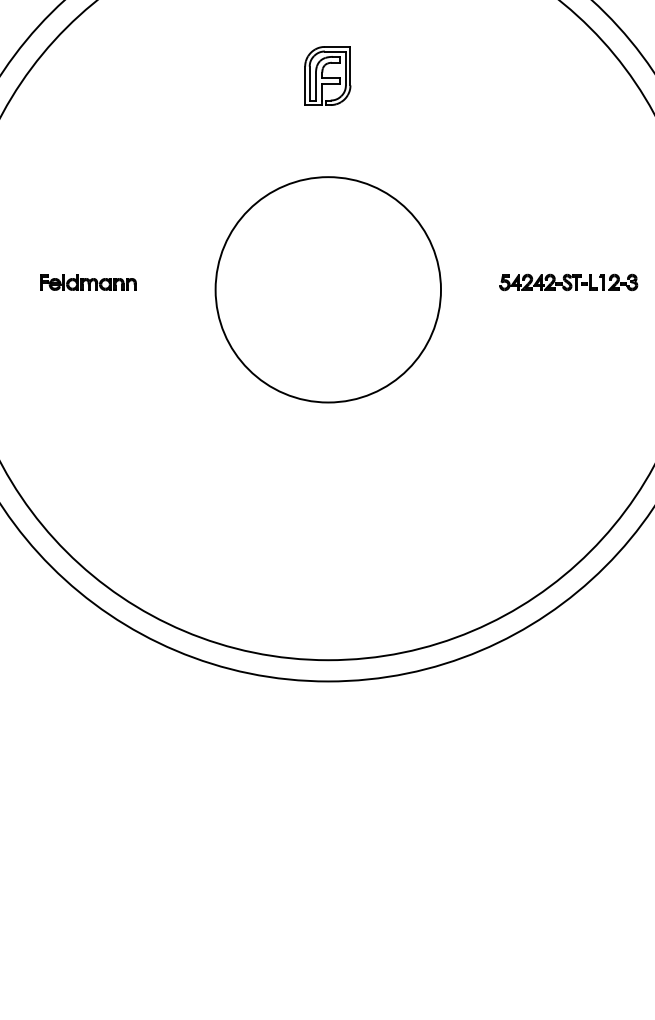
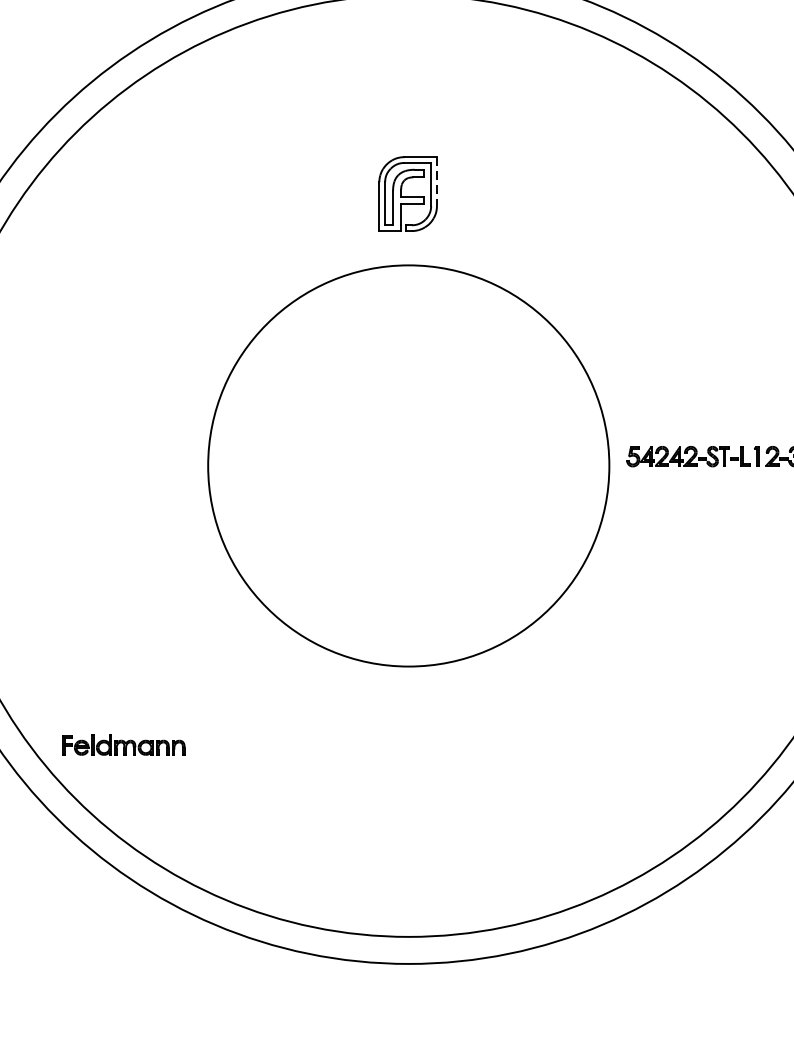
line: (350, 66) -> (436, 182), solid -> dashed
part: (88, 282) -> (124, 745), moved
circle: (328, 289) -> (409, 465), size x1.4

